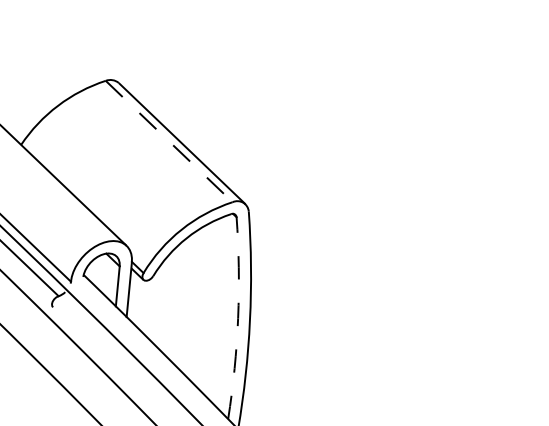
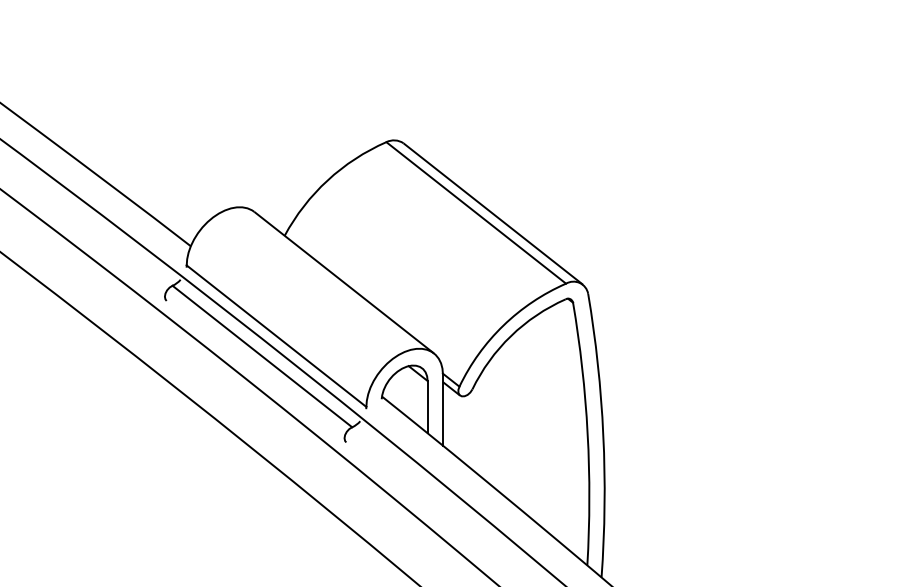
line: (169, 141) -> (476, 213), dashed -> solid
arc: (238, 318) -> (587, 433), dashed -> solid

